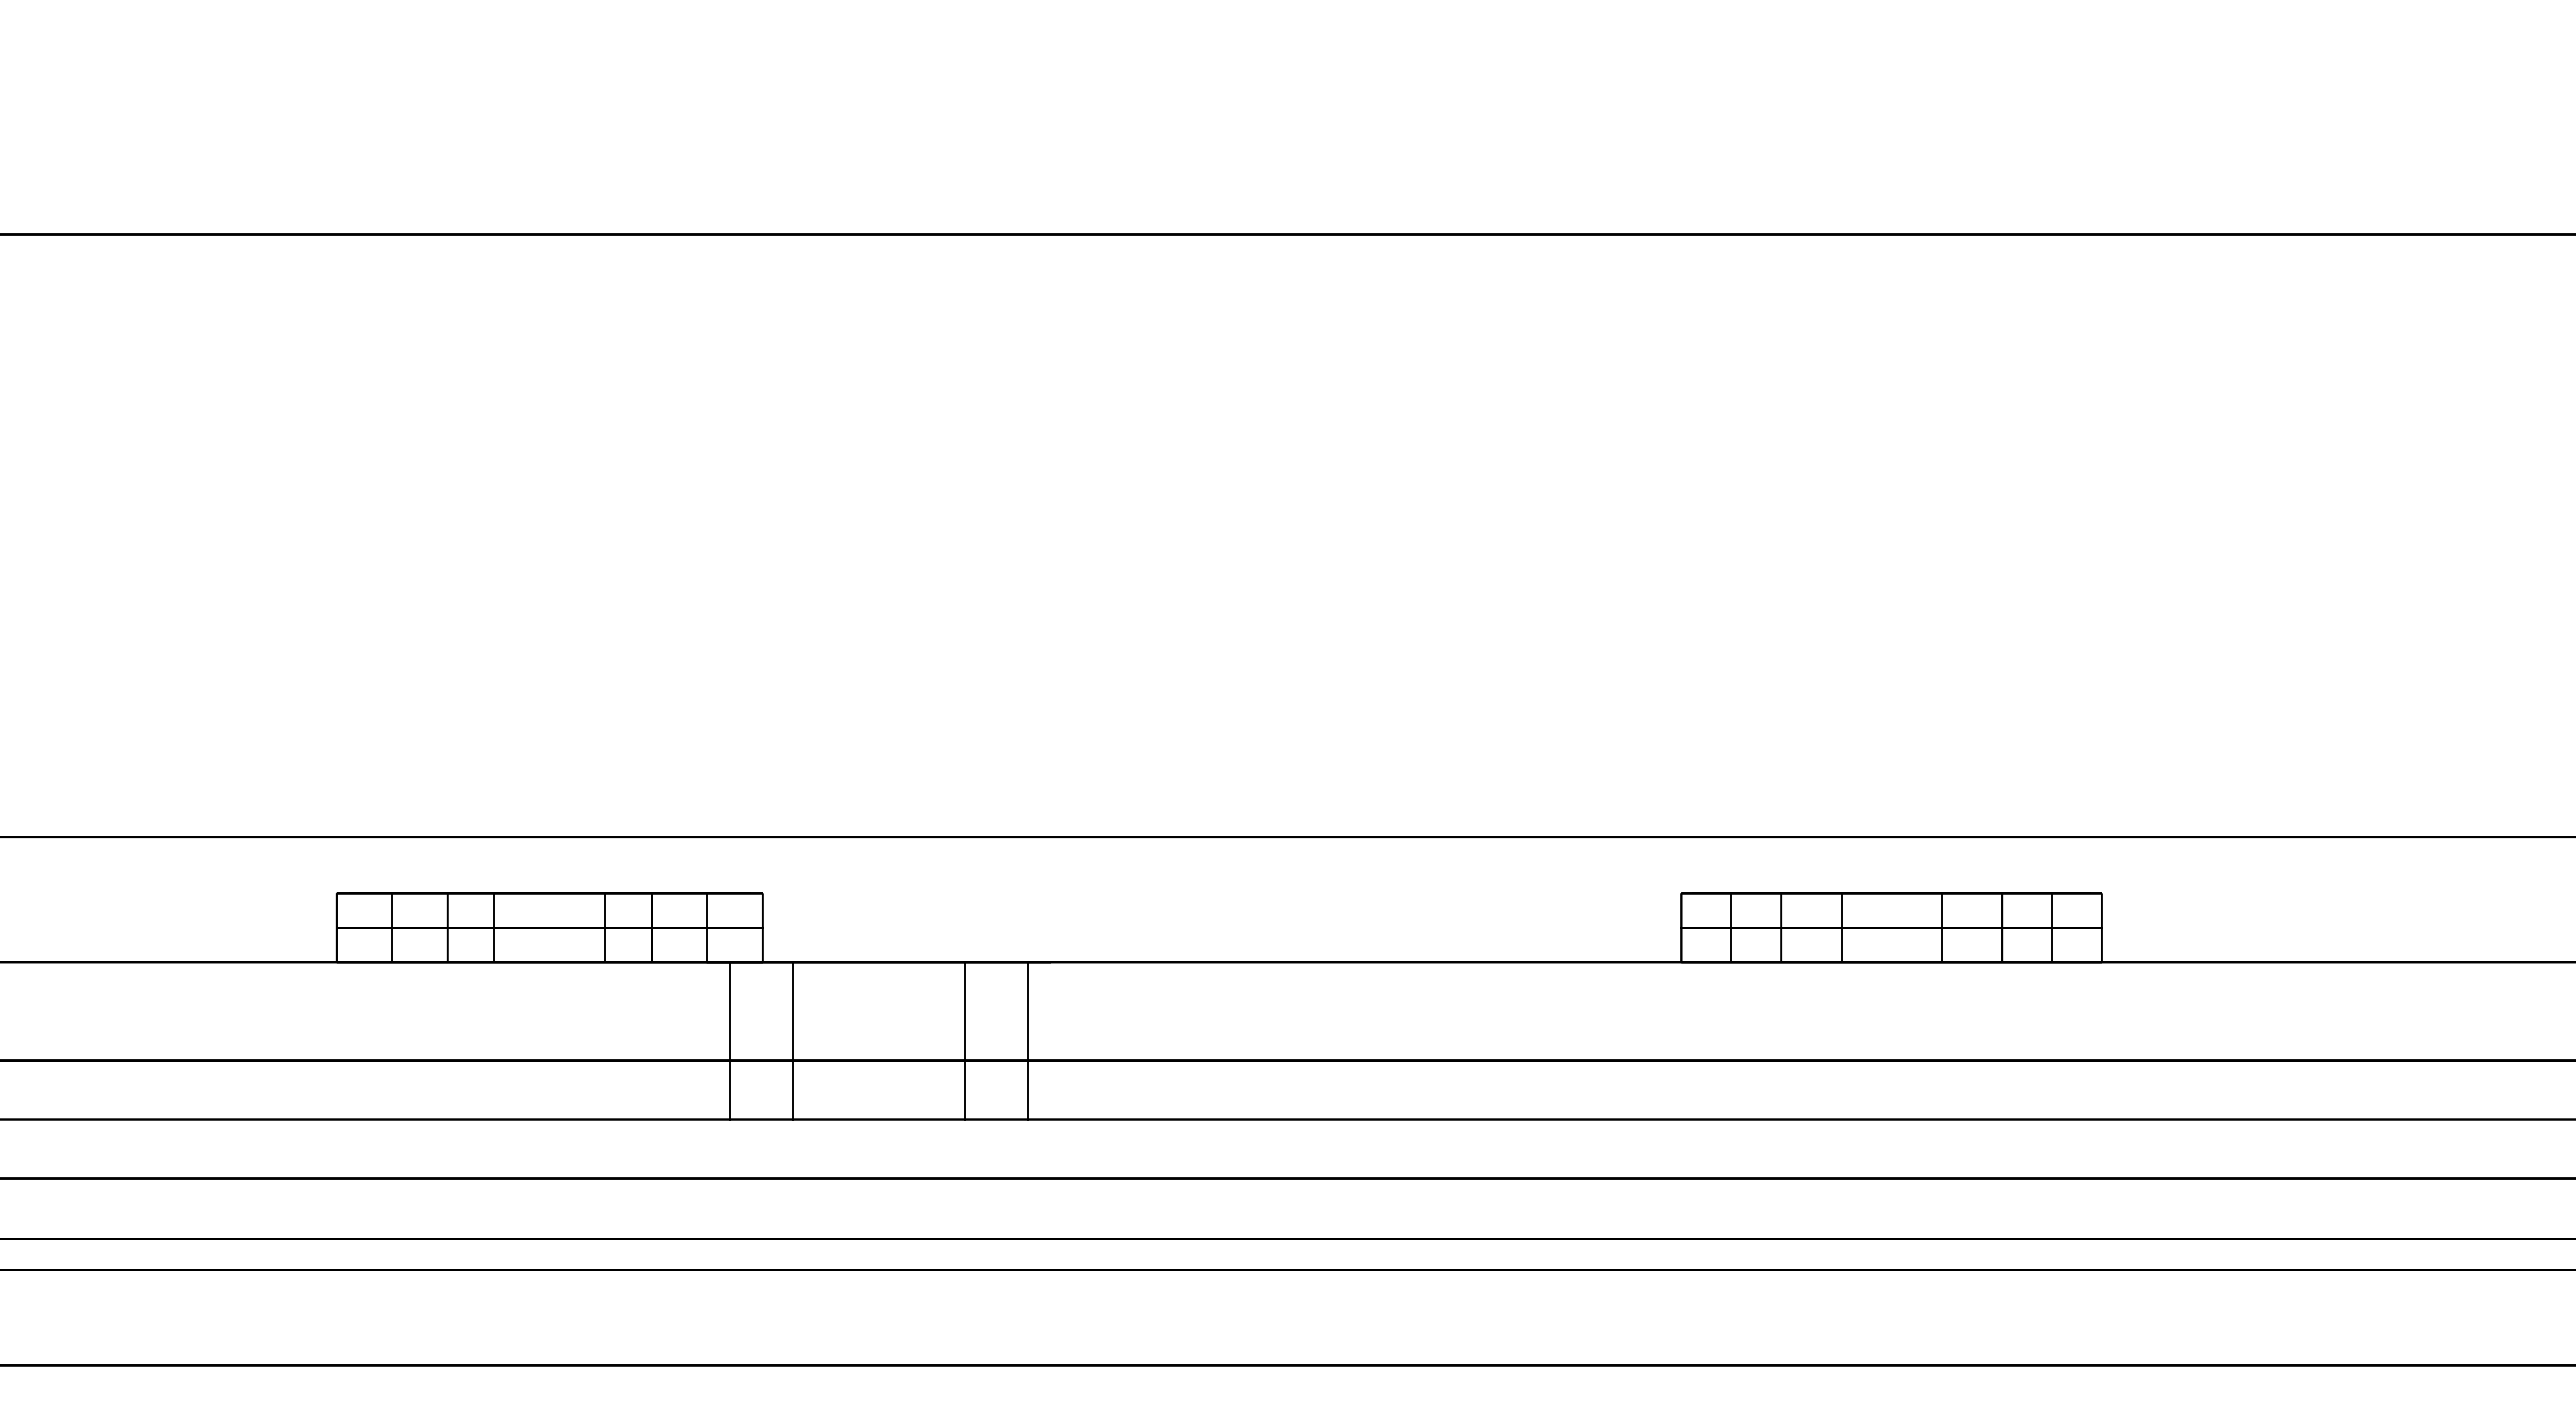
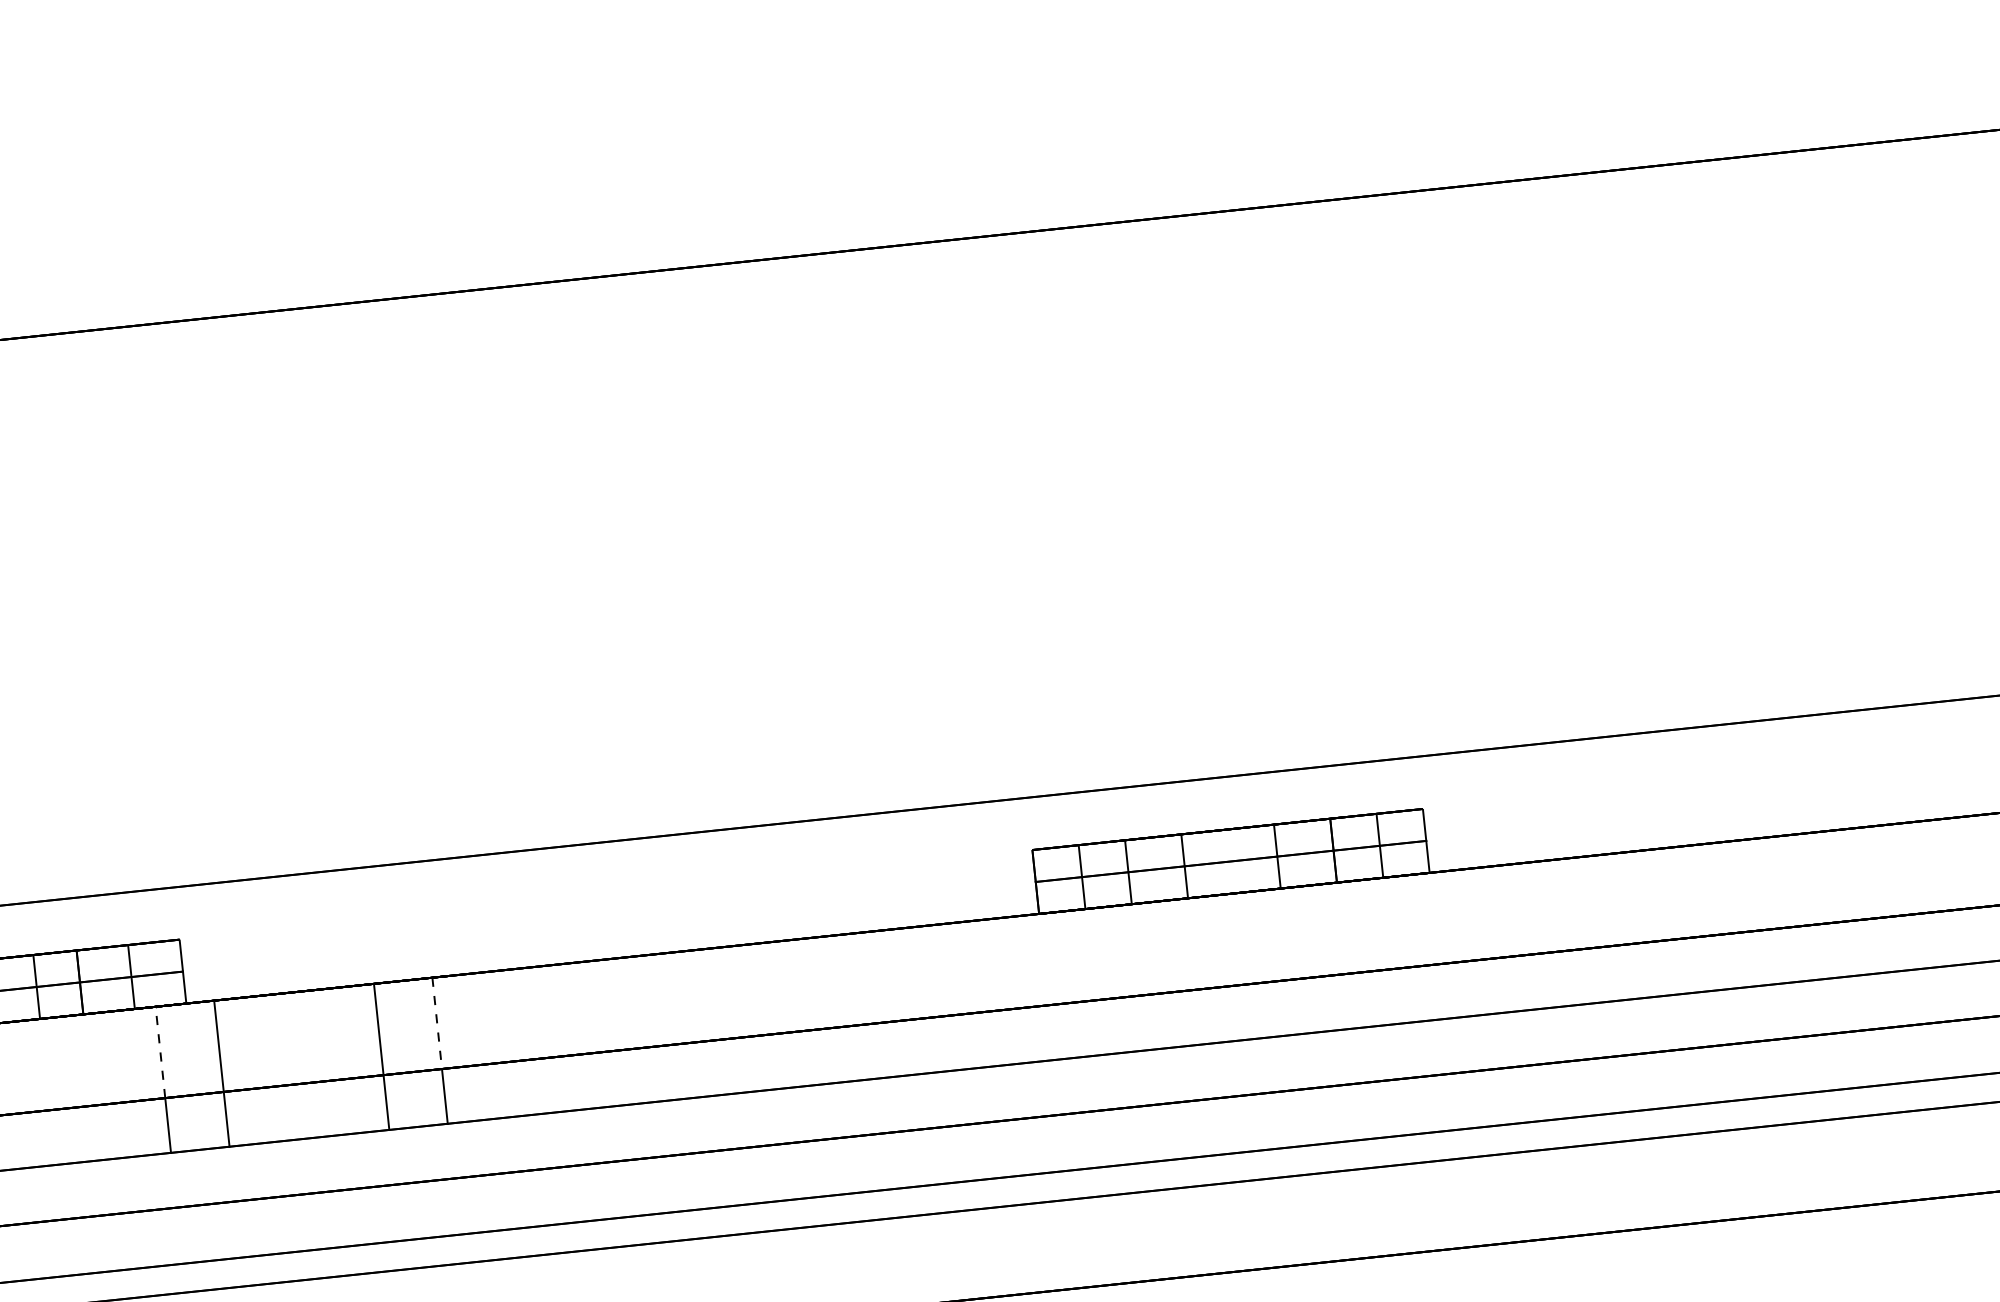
line: (729, 1010) -> (160, 1051), solid -> dashed
line: (1027, 1011) -> (436, 1023), solid -> dashed

